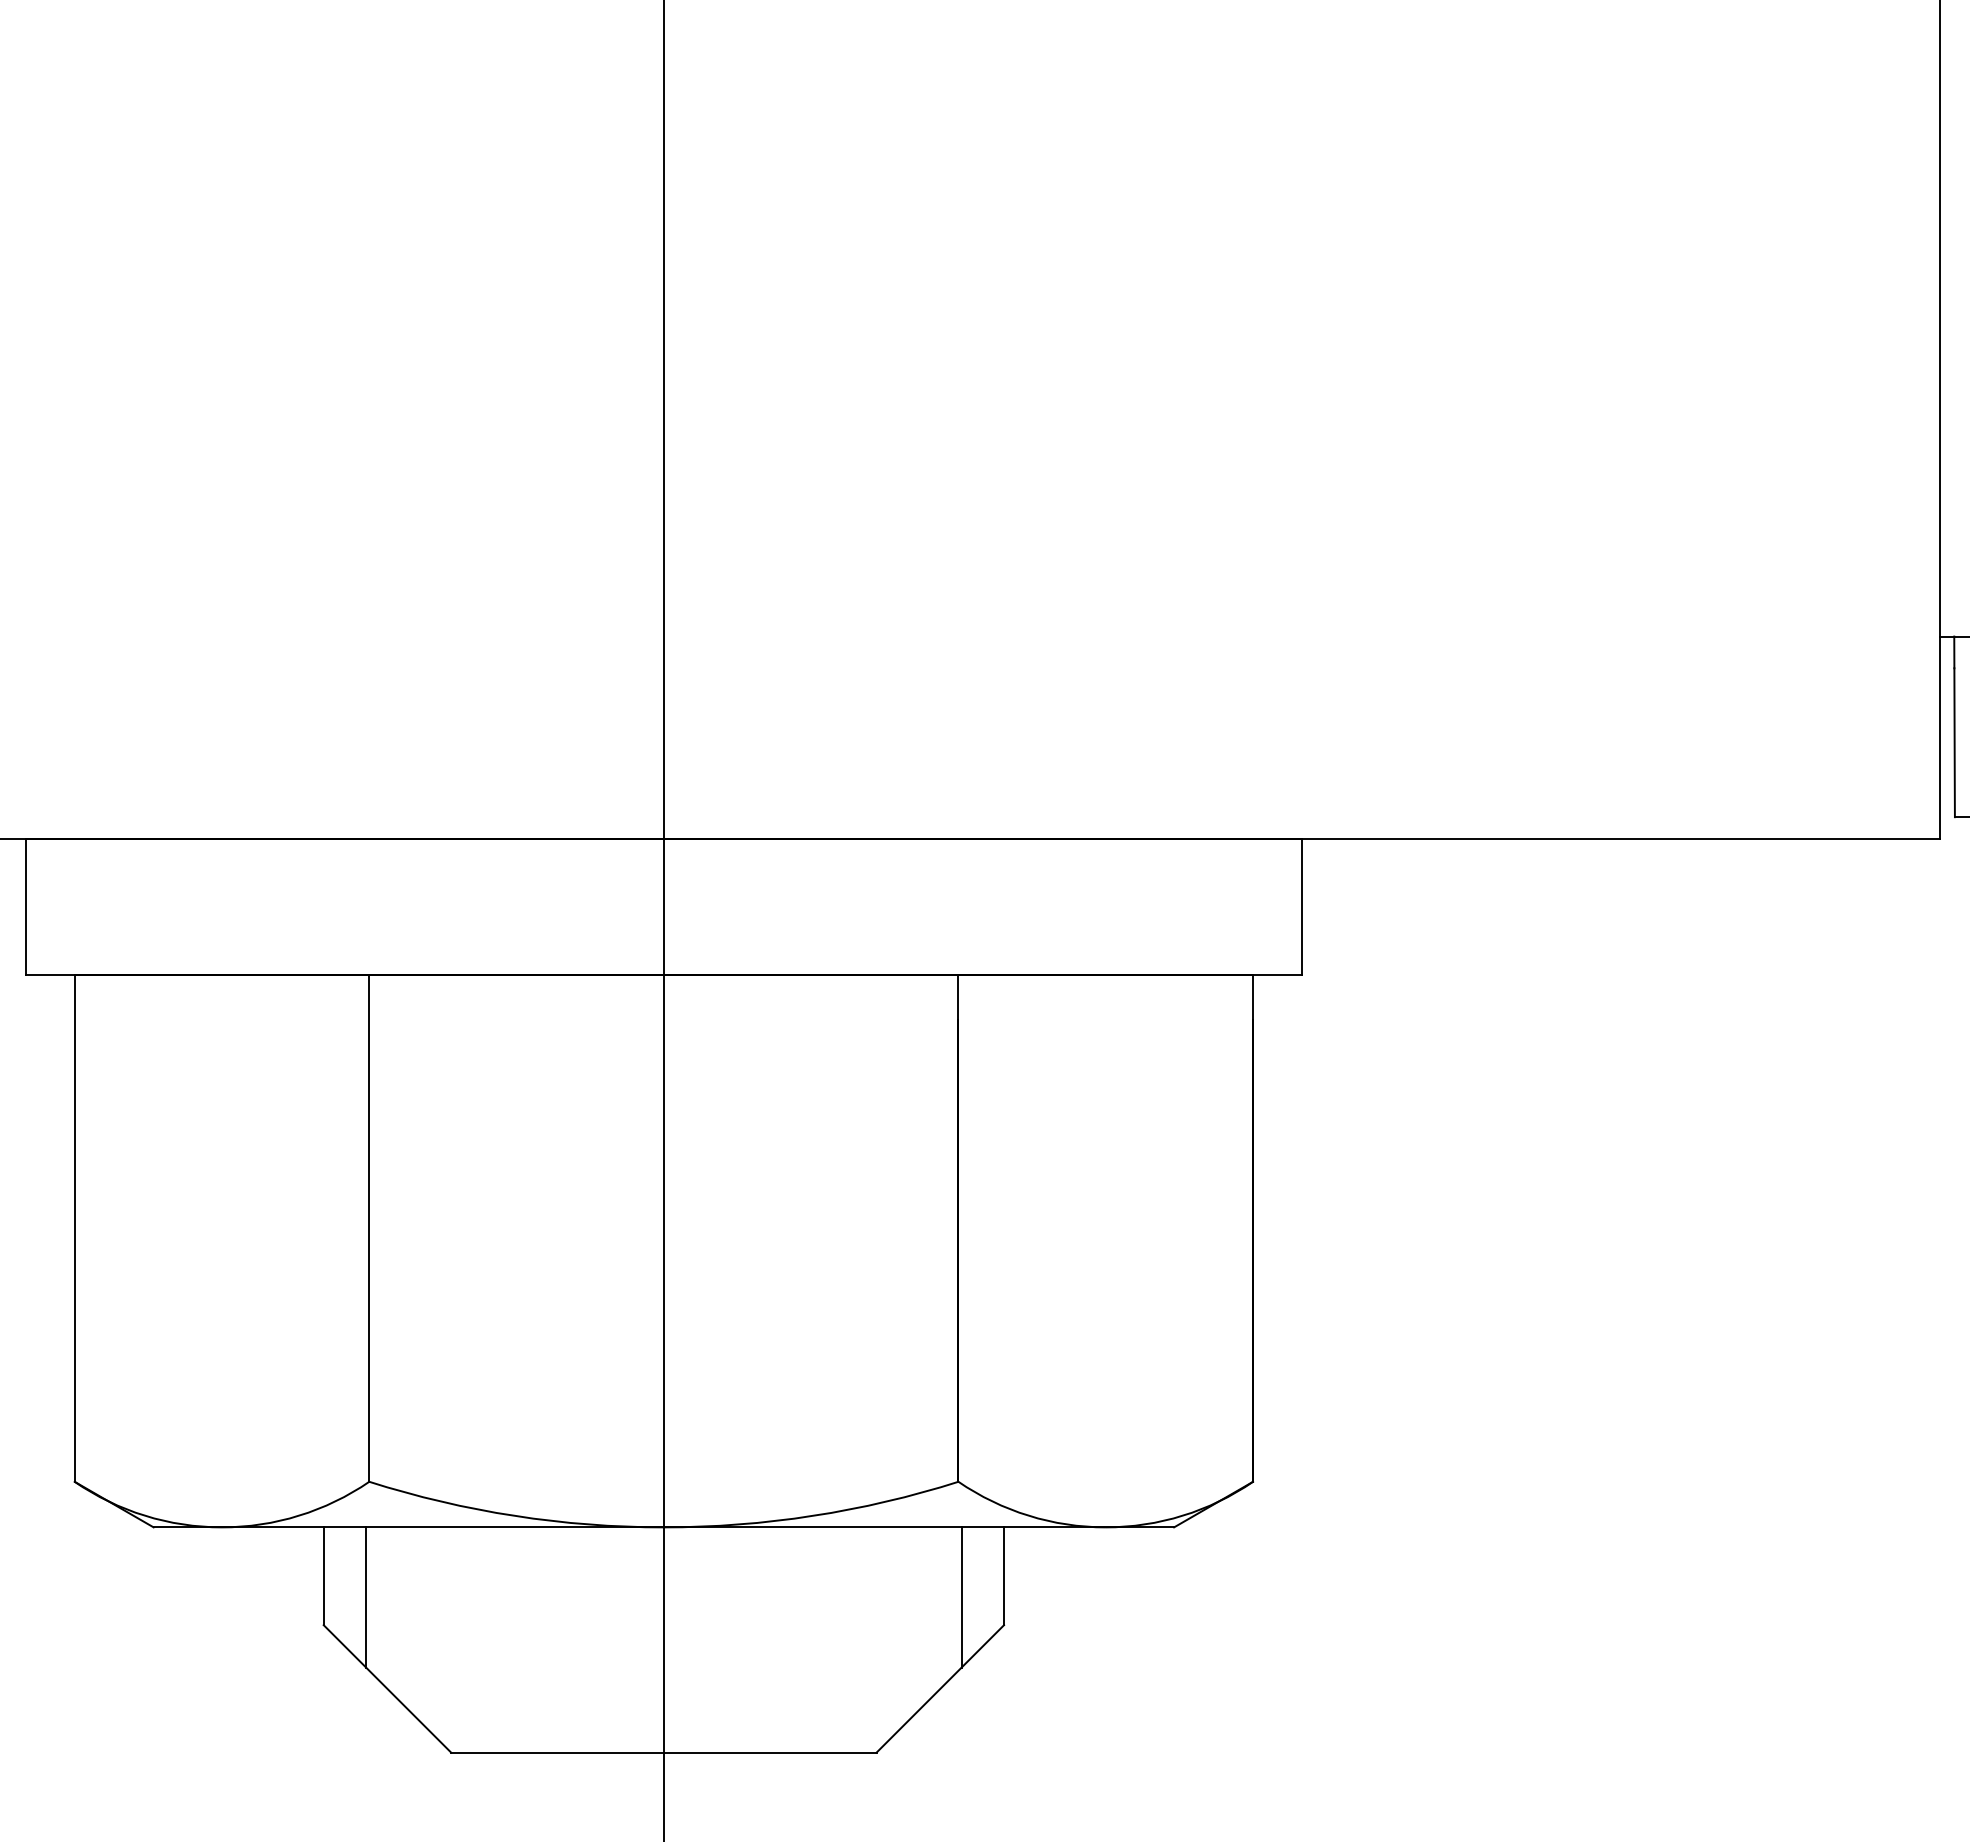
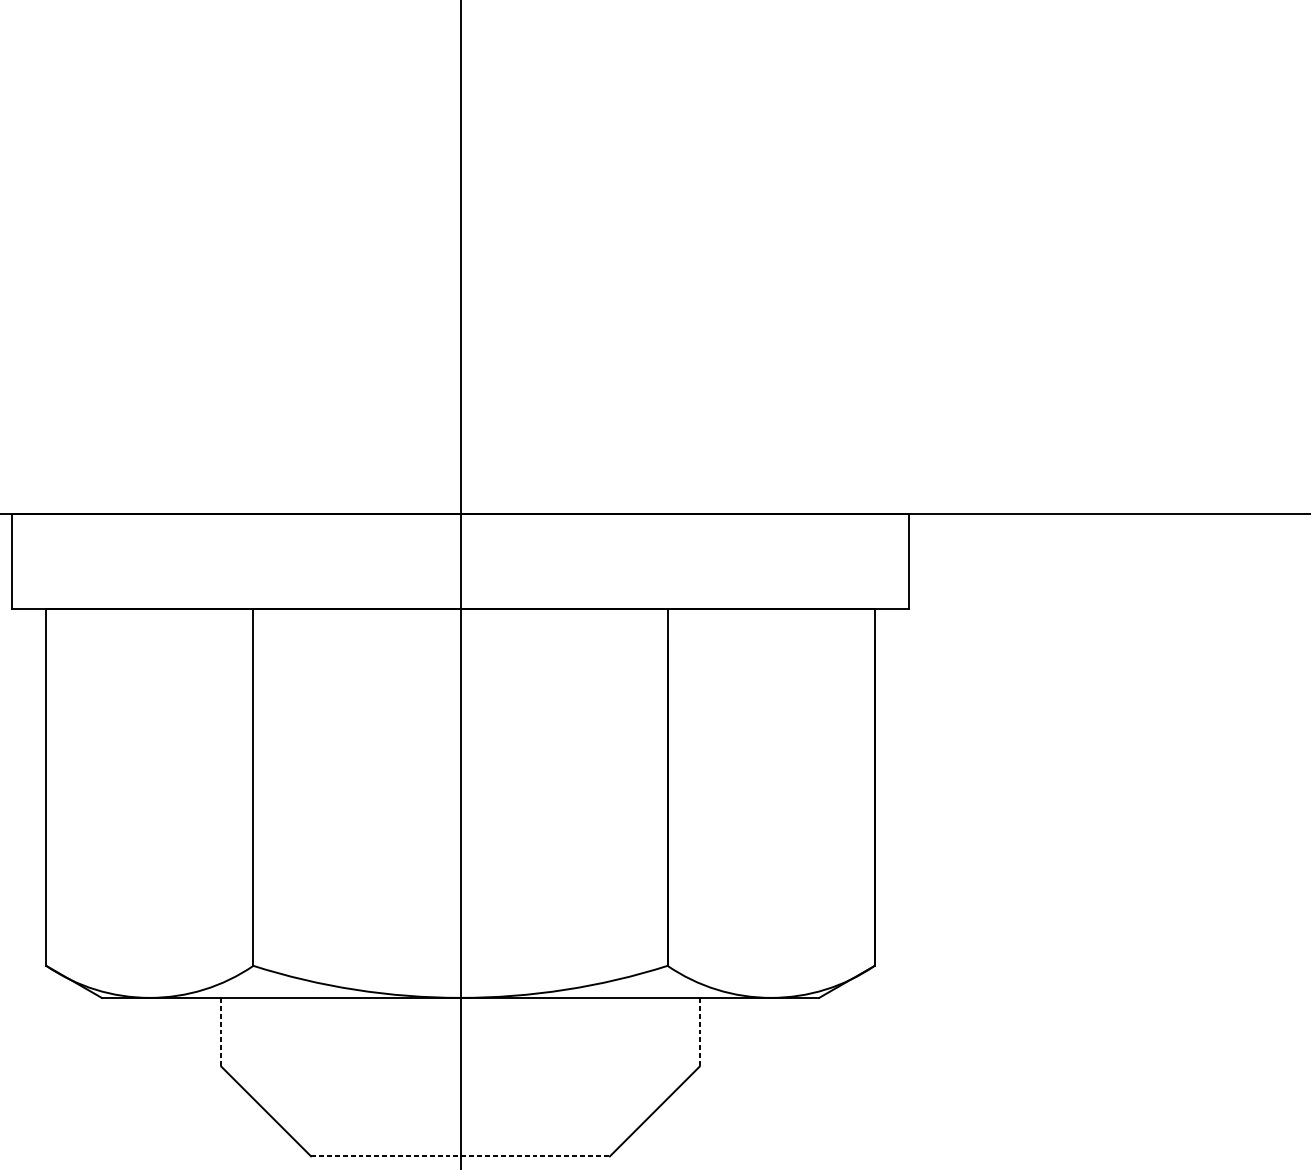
line: (323, 1576) -> (221, 1032), solid -> dashed
line: (1004, 1576) -> (699, 1032), solid -> dashed
line: (366, 1597) -> (251, 1047), removed
line: (961, 1597) -> (669, 1047), removed
line: (663, 1752) -> (460, 1156), solid -> dashed

